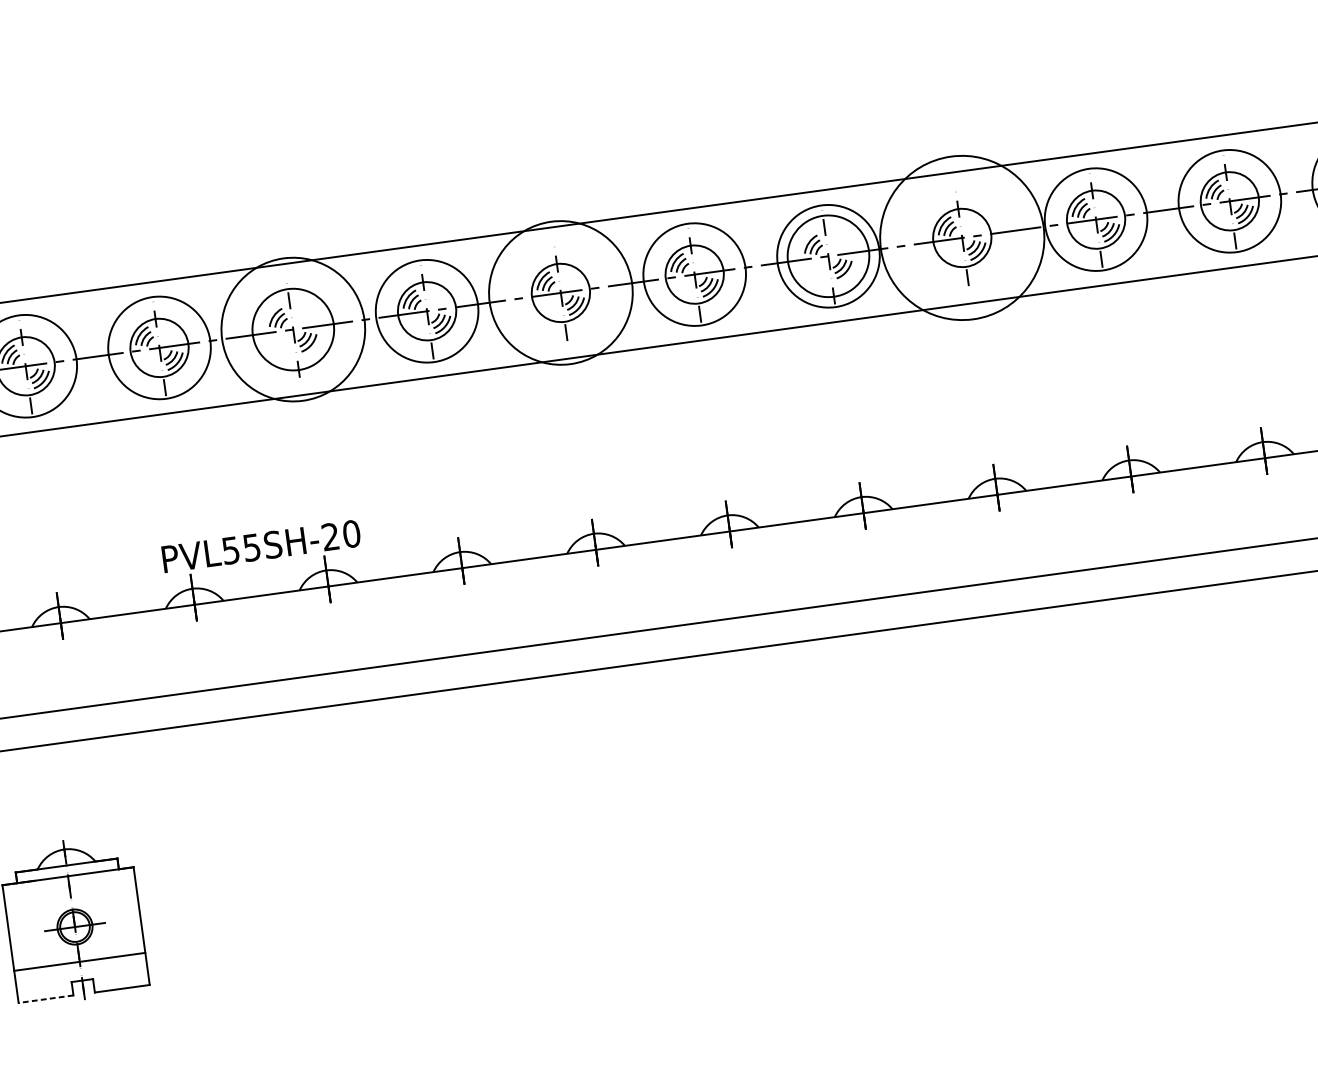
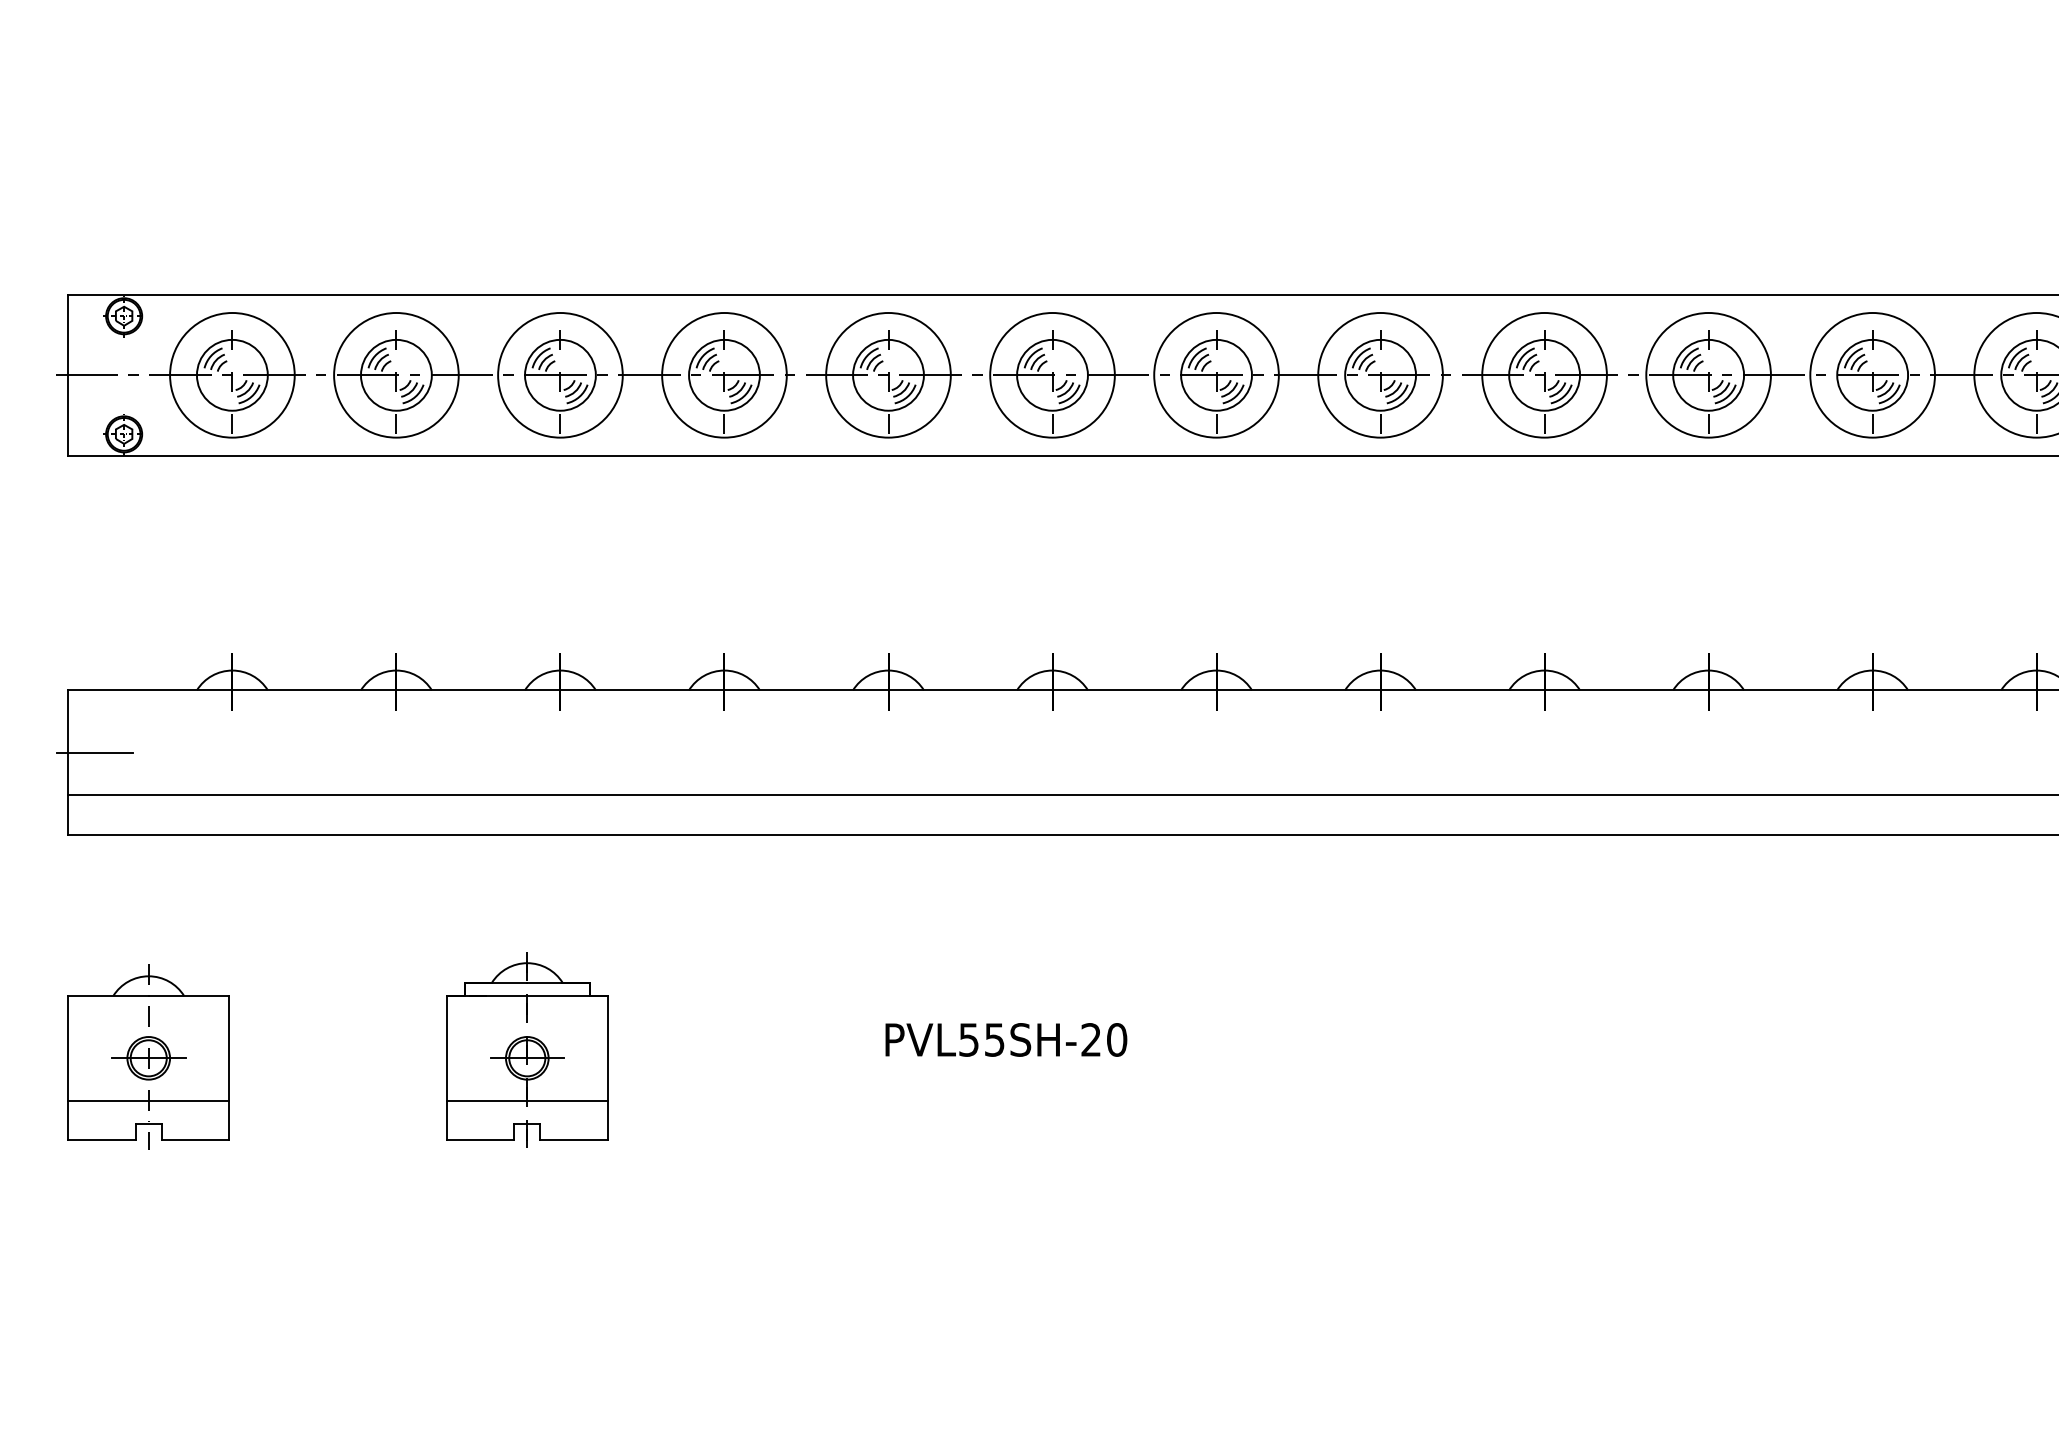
circle: (962, 238) -> (1708, 375), size x0.62
circle: (828, 255) -> (1544, 374), size x0.71
circle: (560, 293) -> (1216, 375), size x0.71
circle: (293, 328) -> (888, 374), size x0.71
circle: (293, 329) -> (888, 375), size x0.71
text: (261, 546) -> (1006, 1039), moved
line: (46, 999) -> (480, 1140), dashed -> solid

